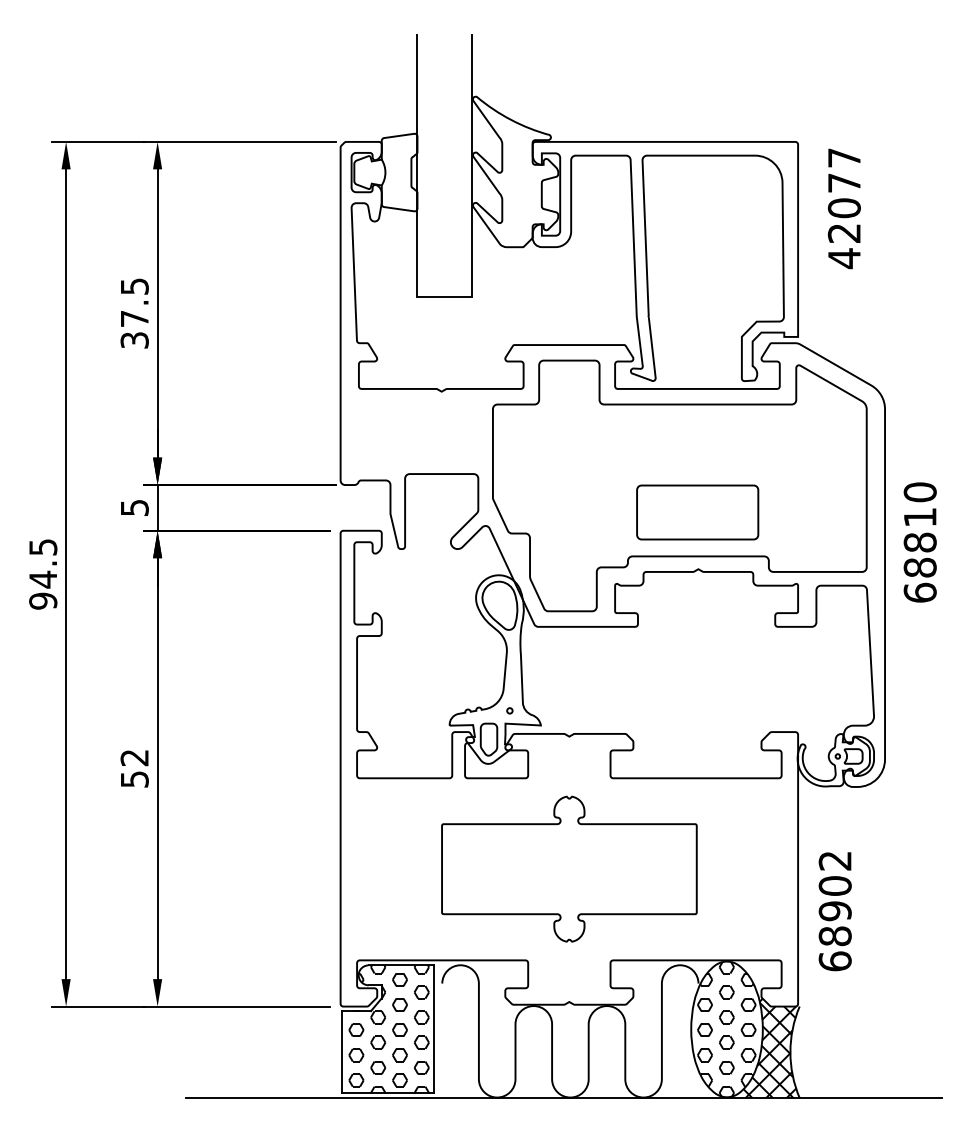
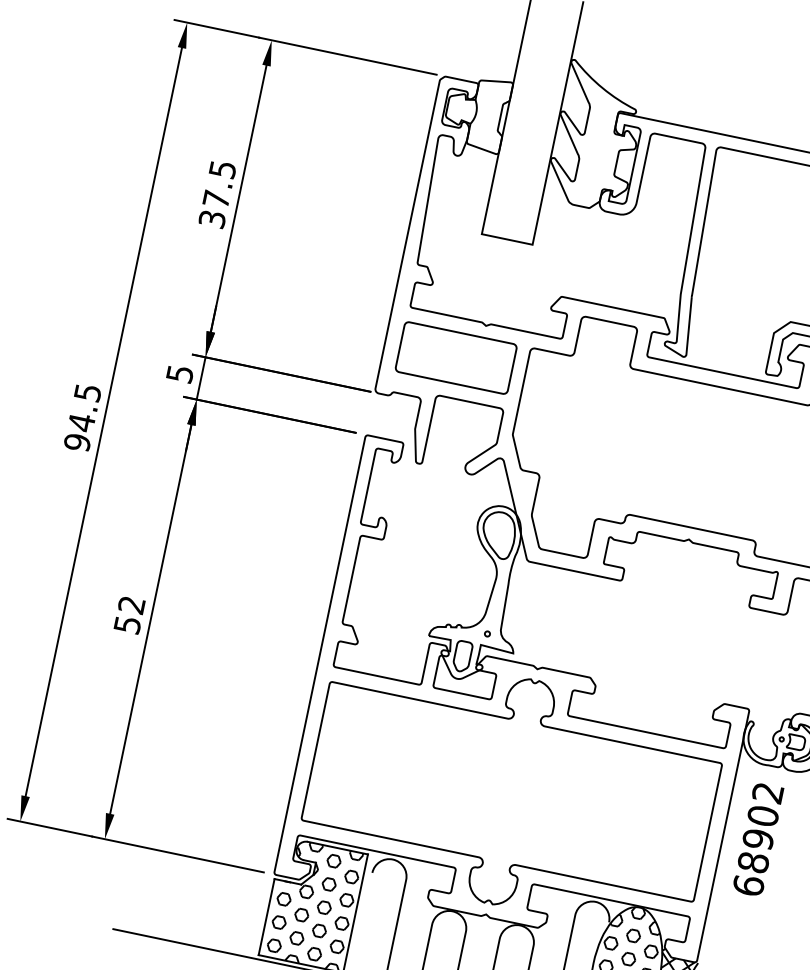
part: (697, 512) -> (456, 358), moved
part: (569, 868) -> (512, 791), size x1.67
text: (834, 911) -> (757, 839), moved

